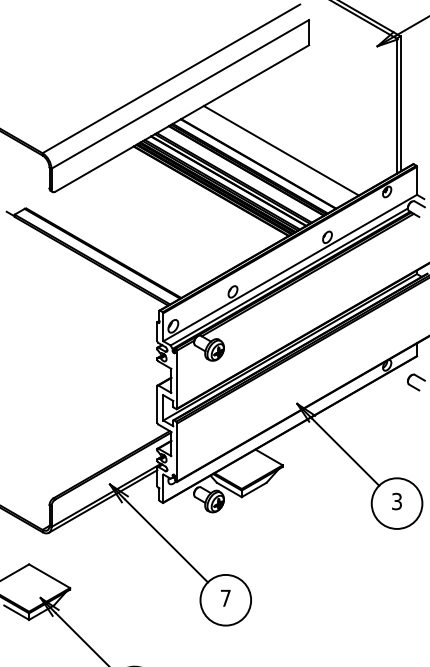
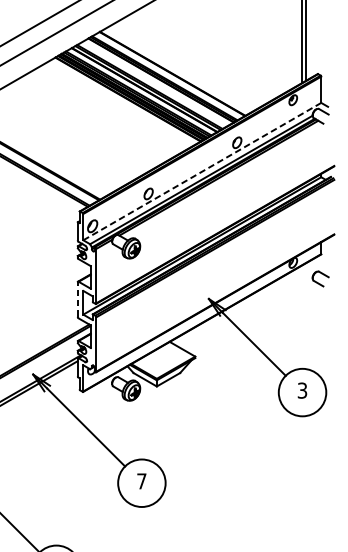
line: (280, 150) -> (193, 61), removed
line: (290, 267) -> (202, 171), solid -> dashed
line: (157, 403) -> (77, 298), solid -> dashed

